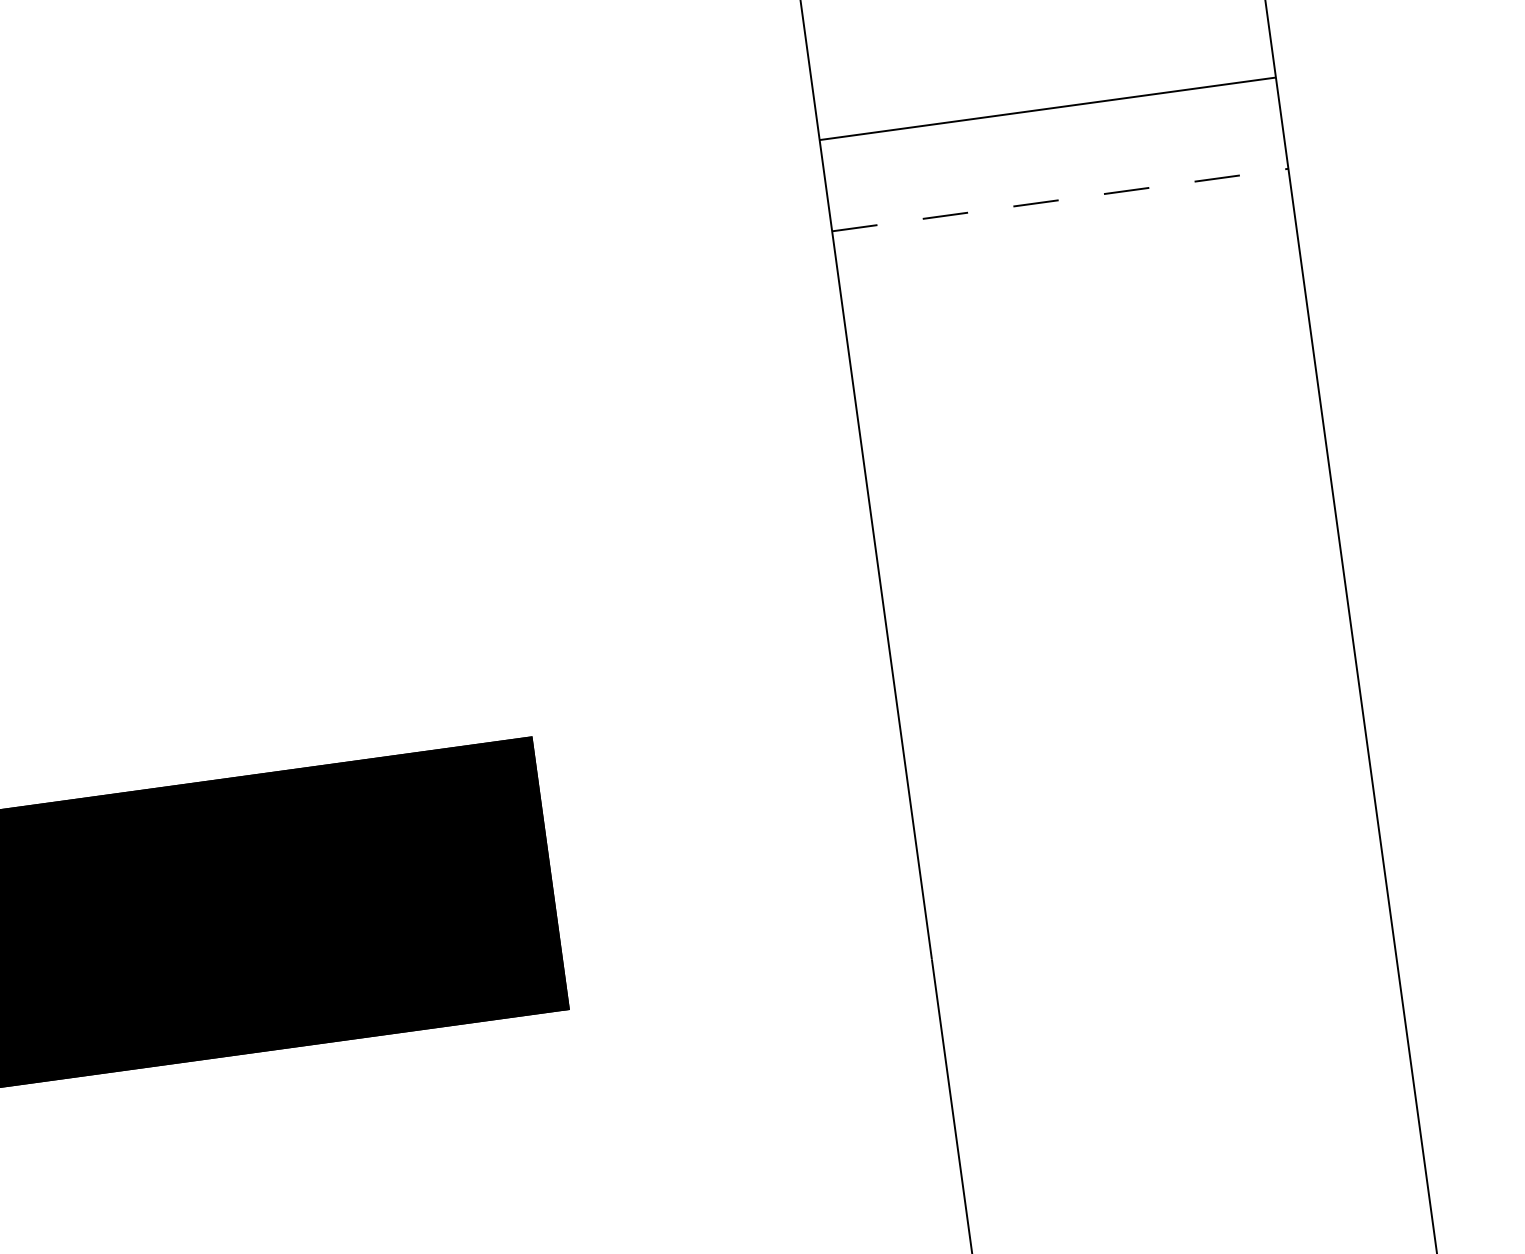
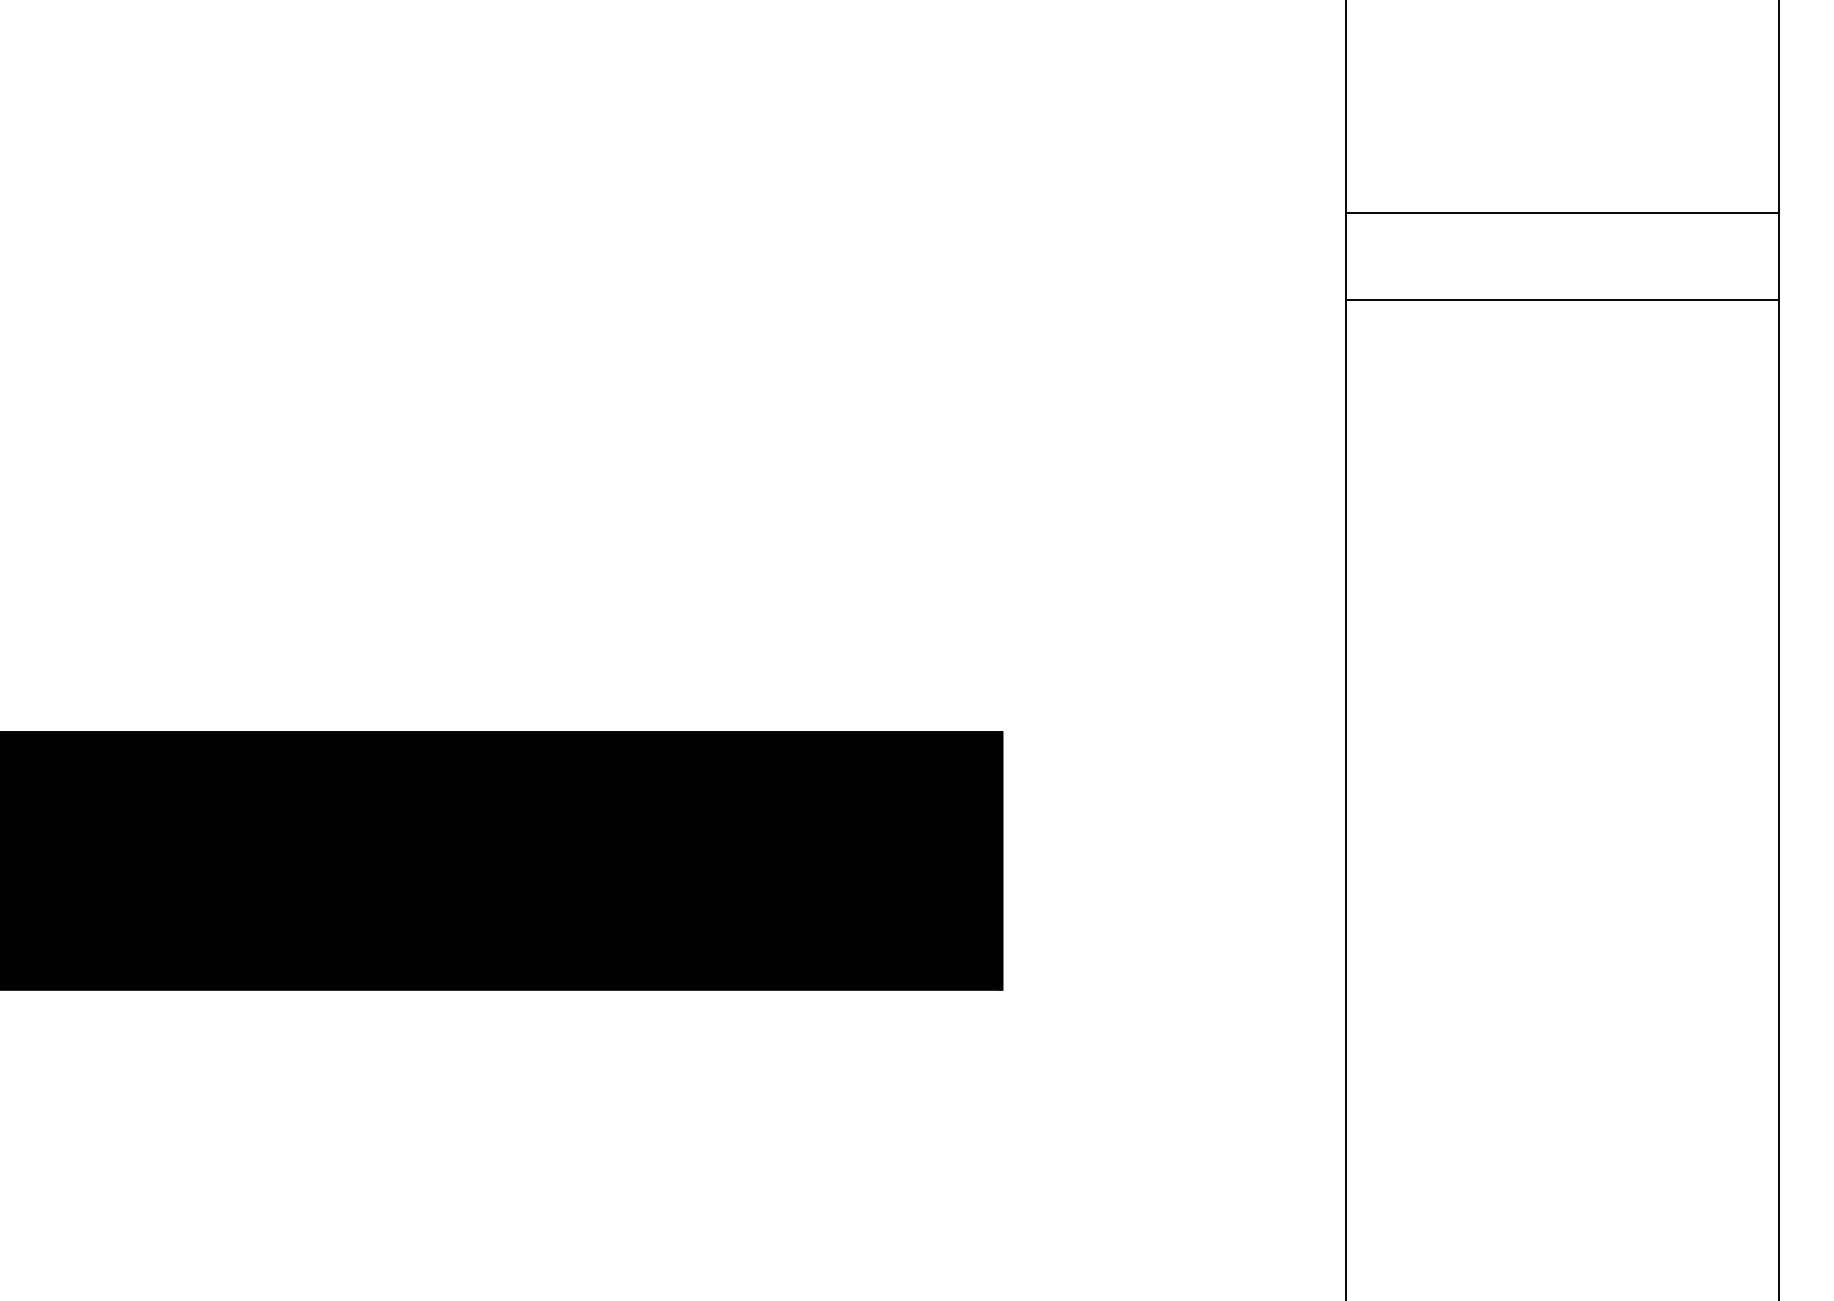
line: (1060, 199) -> (1562, 299), dashed -> solid

